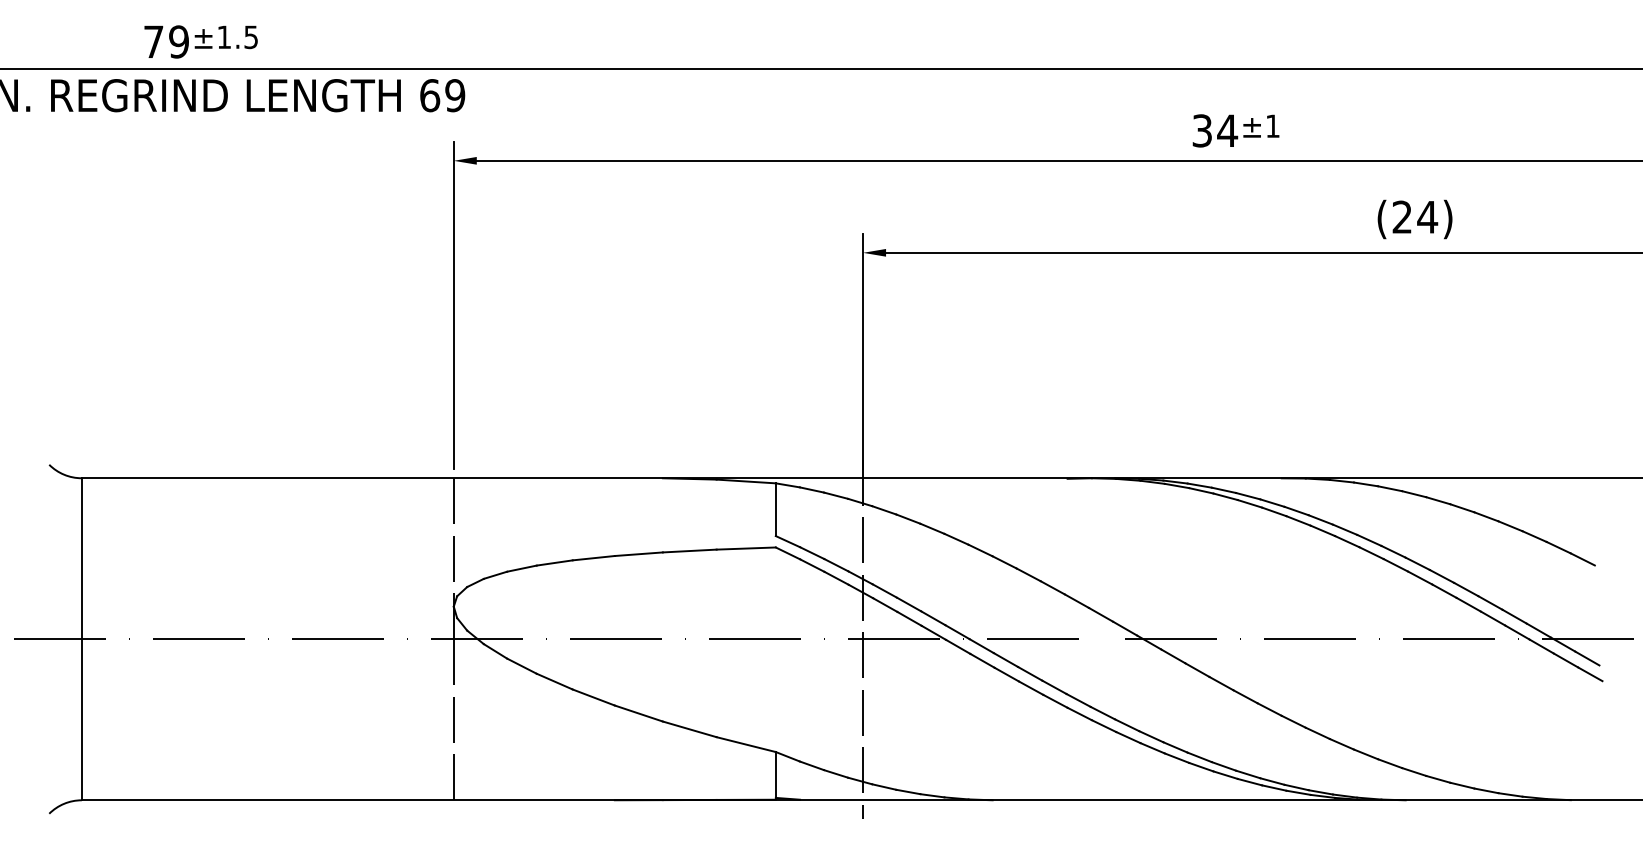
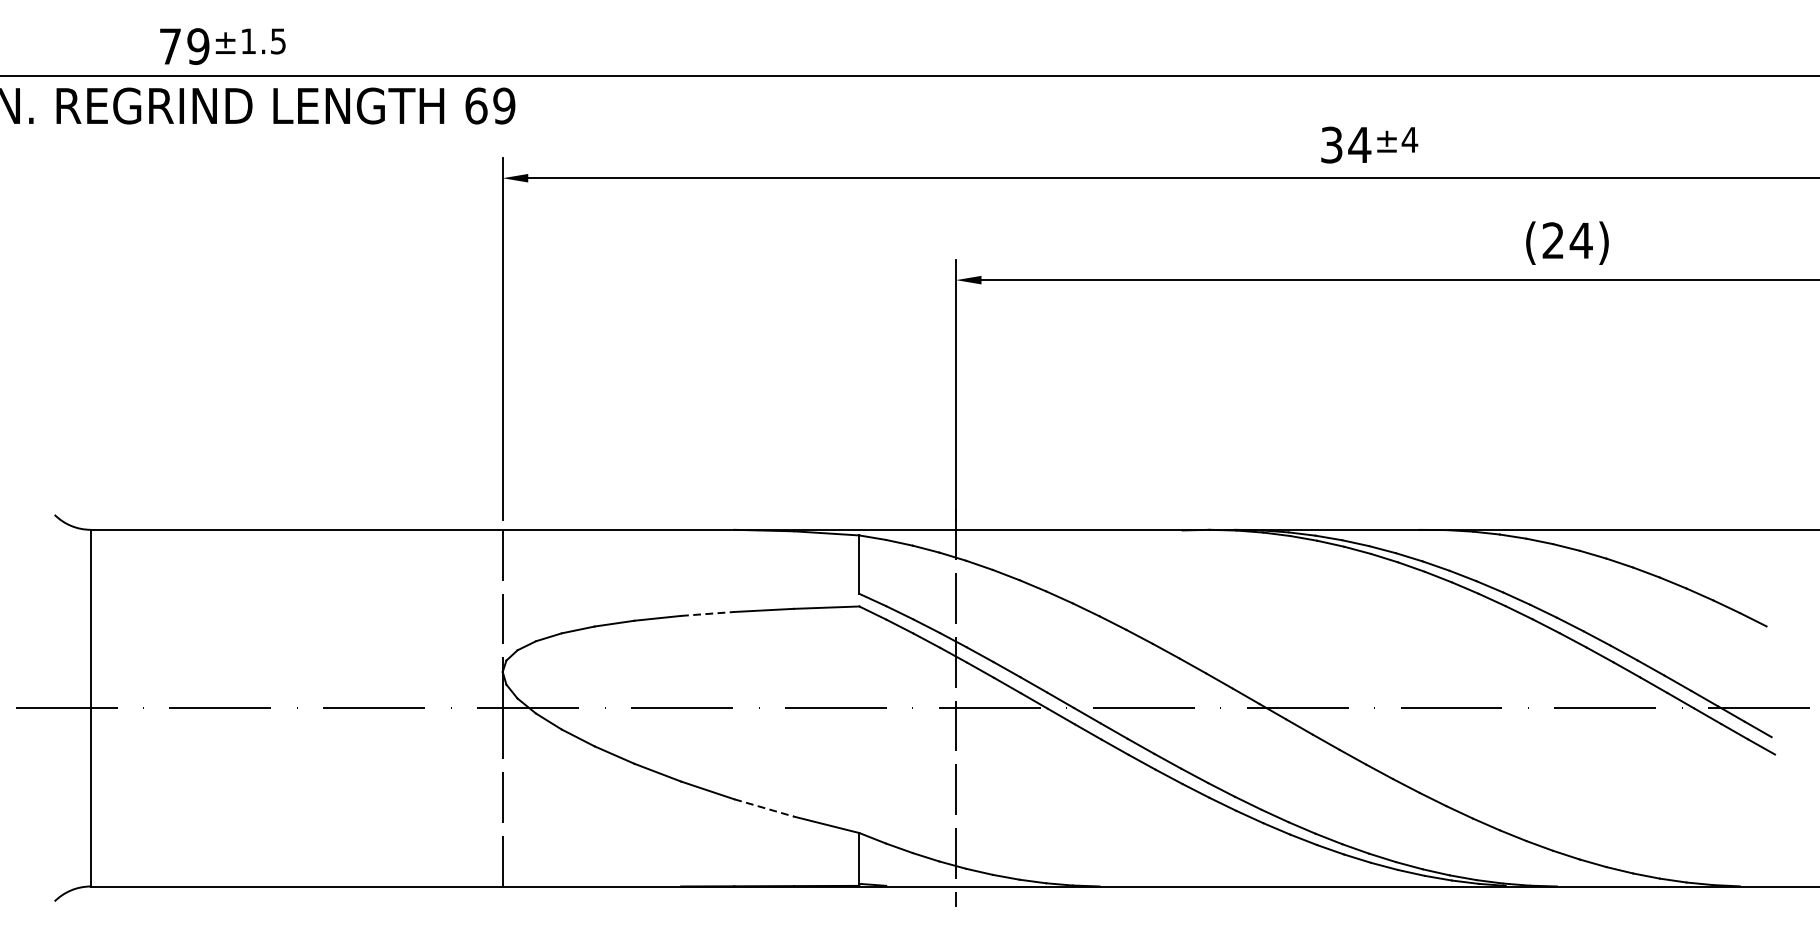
text: (1272, 125) -> (1409, 139), ±1 -> ±4
line: (639, 554) -> (708, 614), solid -> dashed
line: (689, 729) -> (763, 808), solid -> dashed

